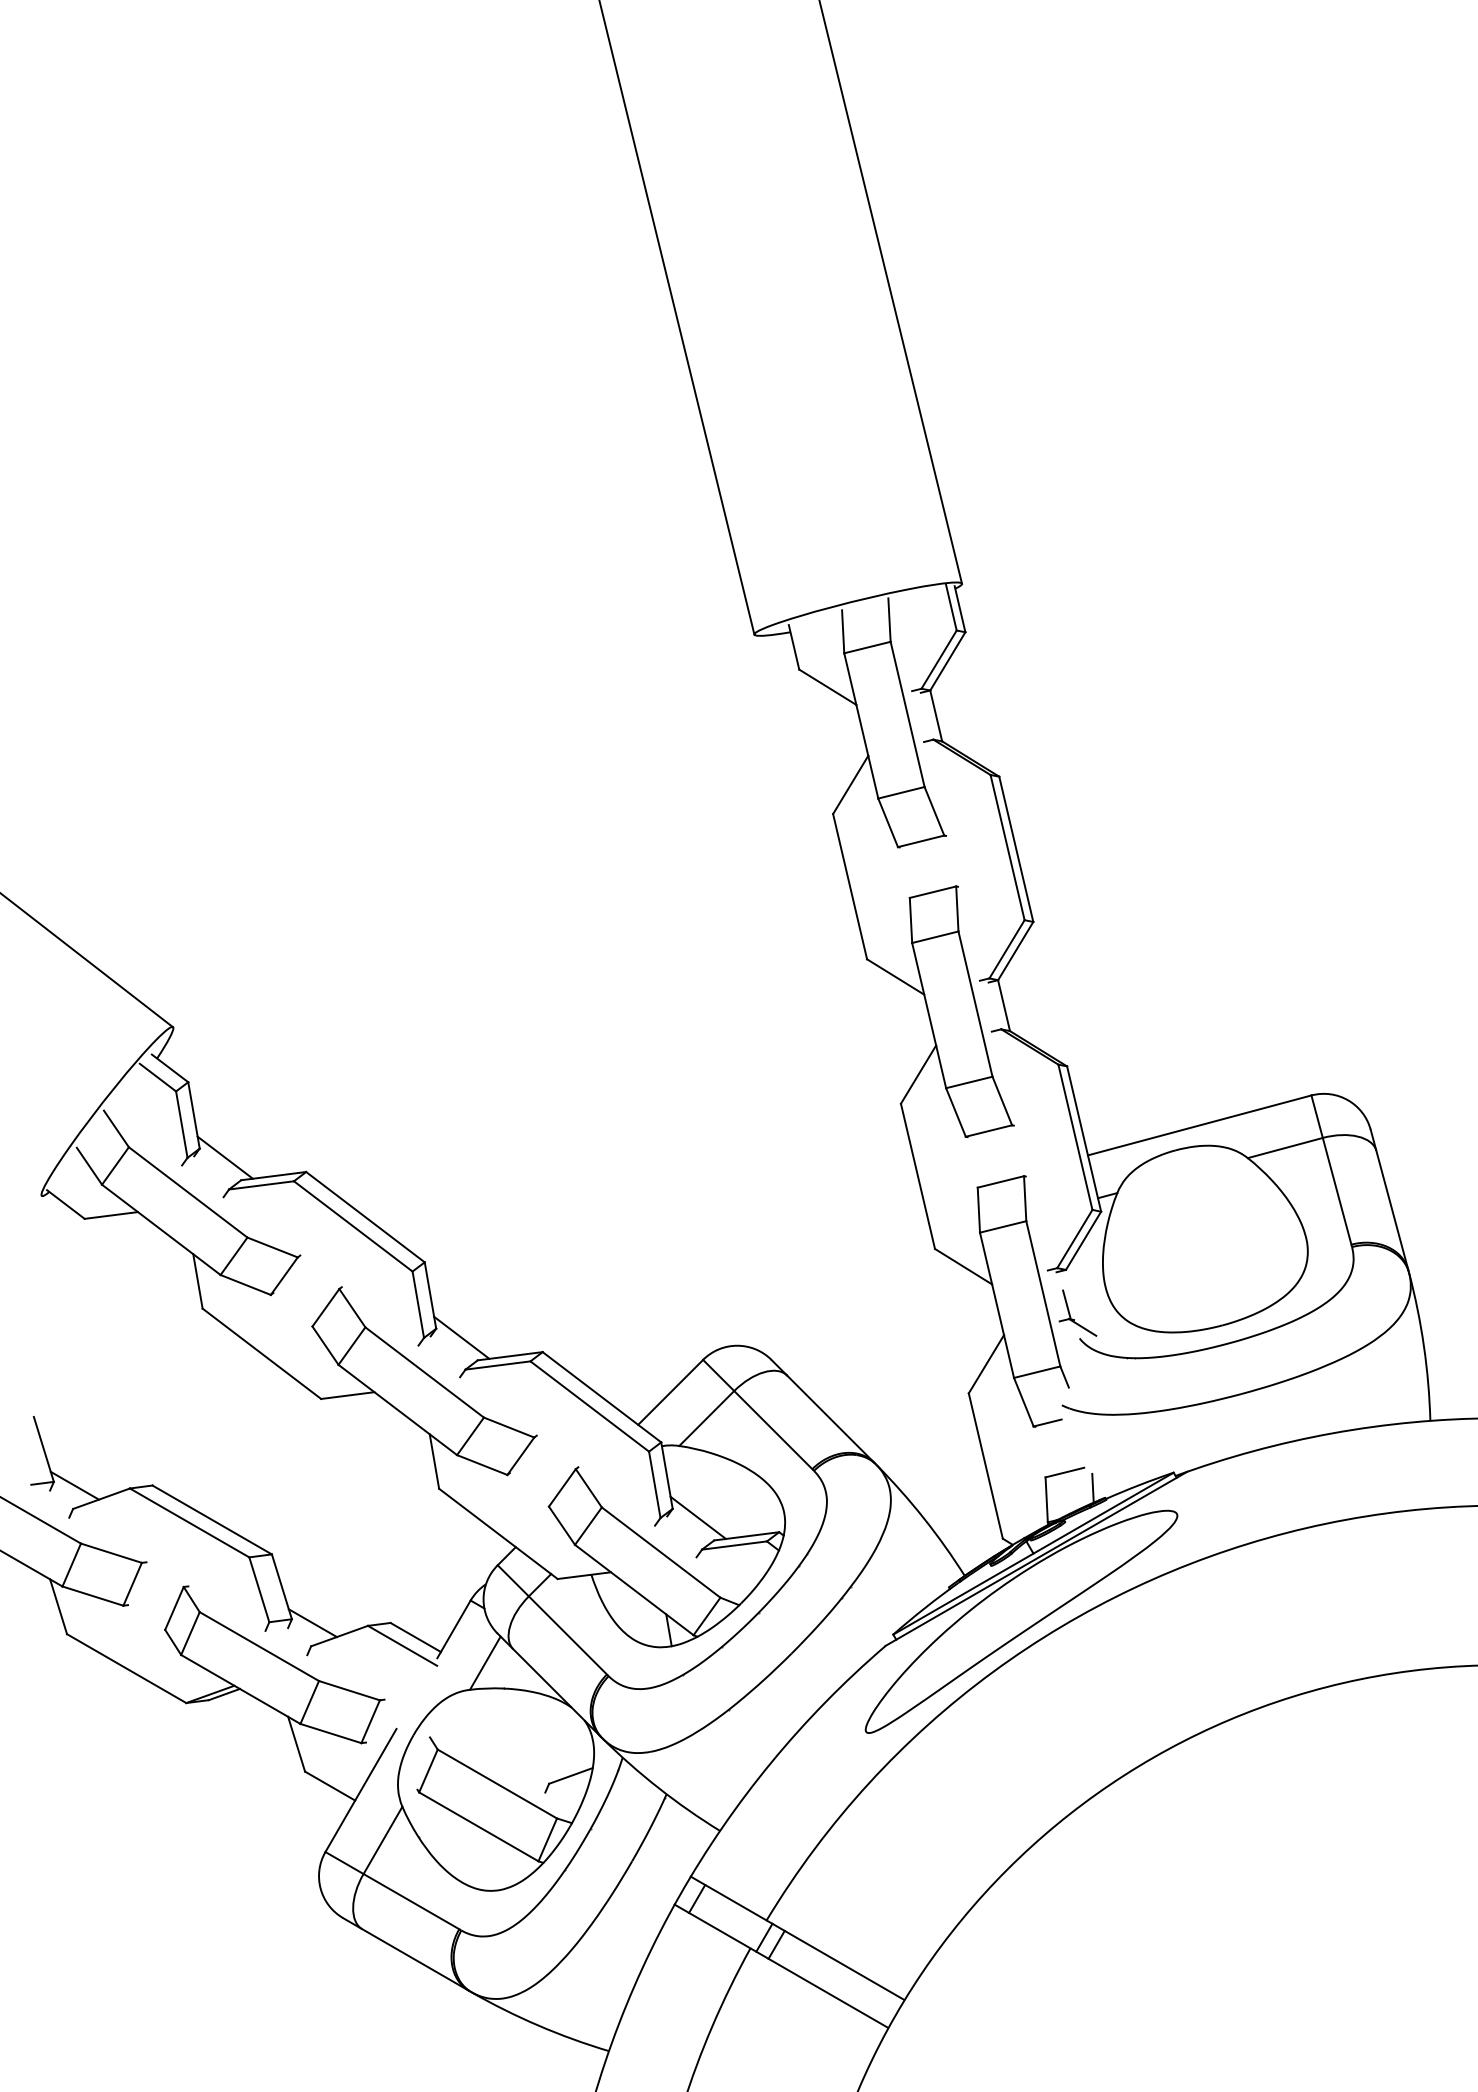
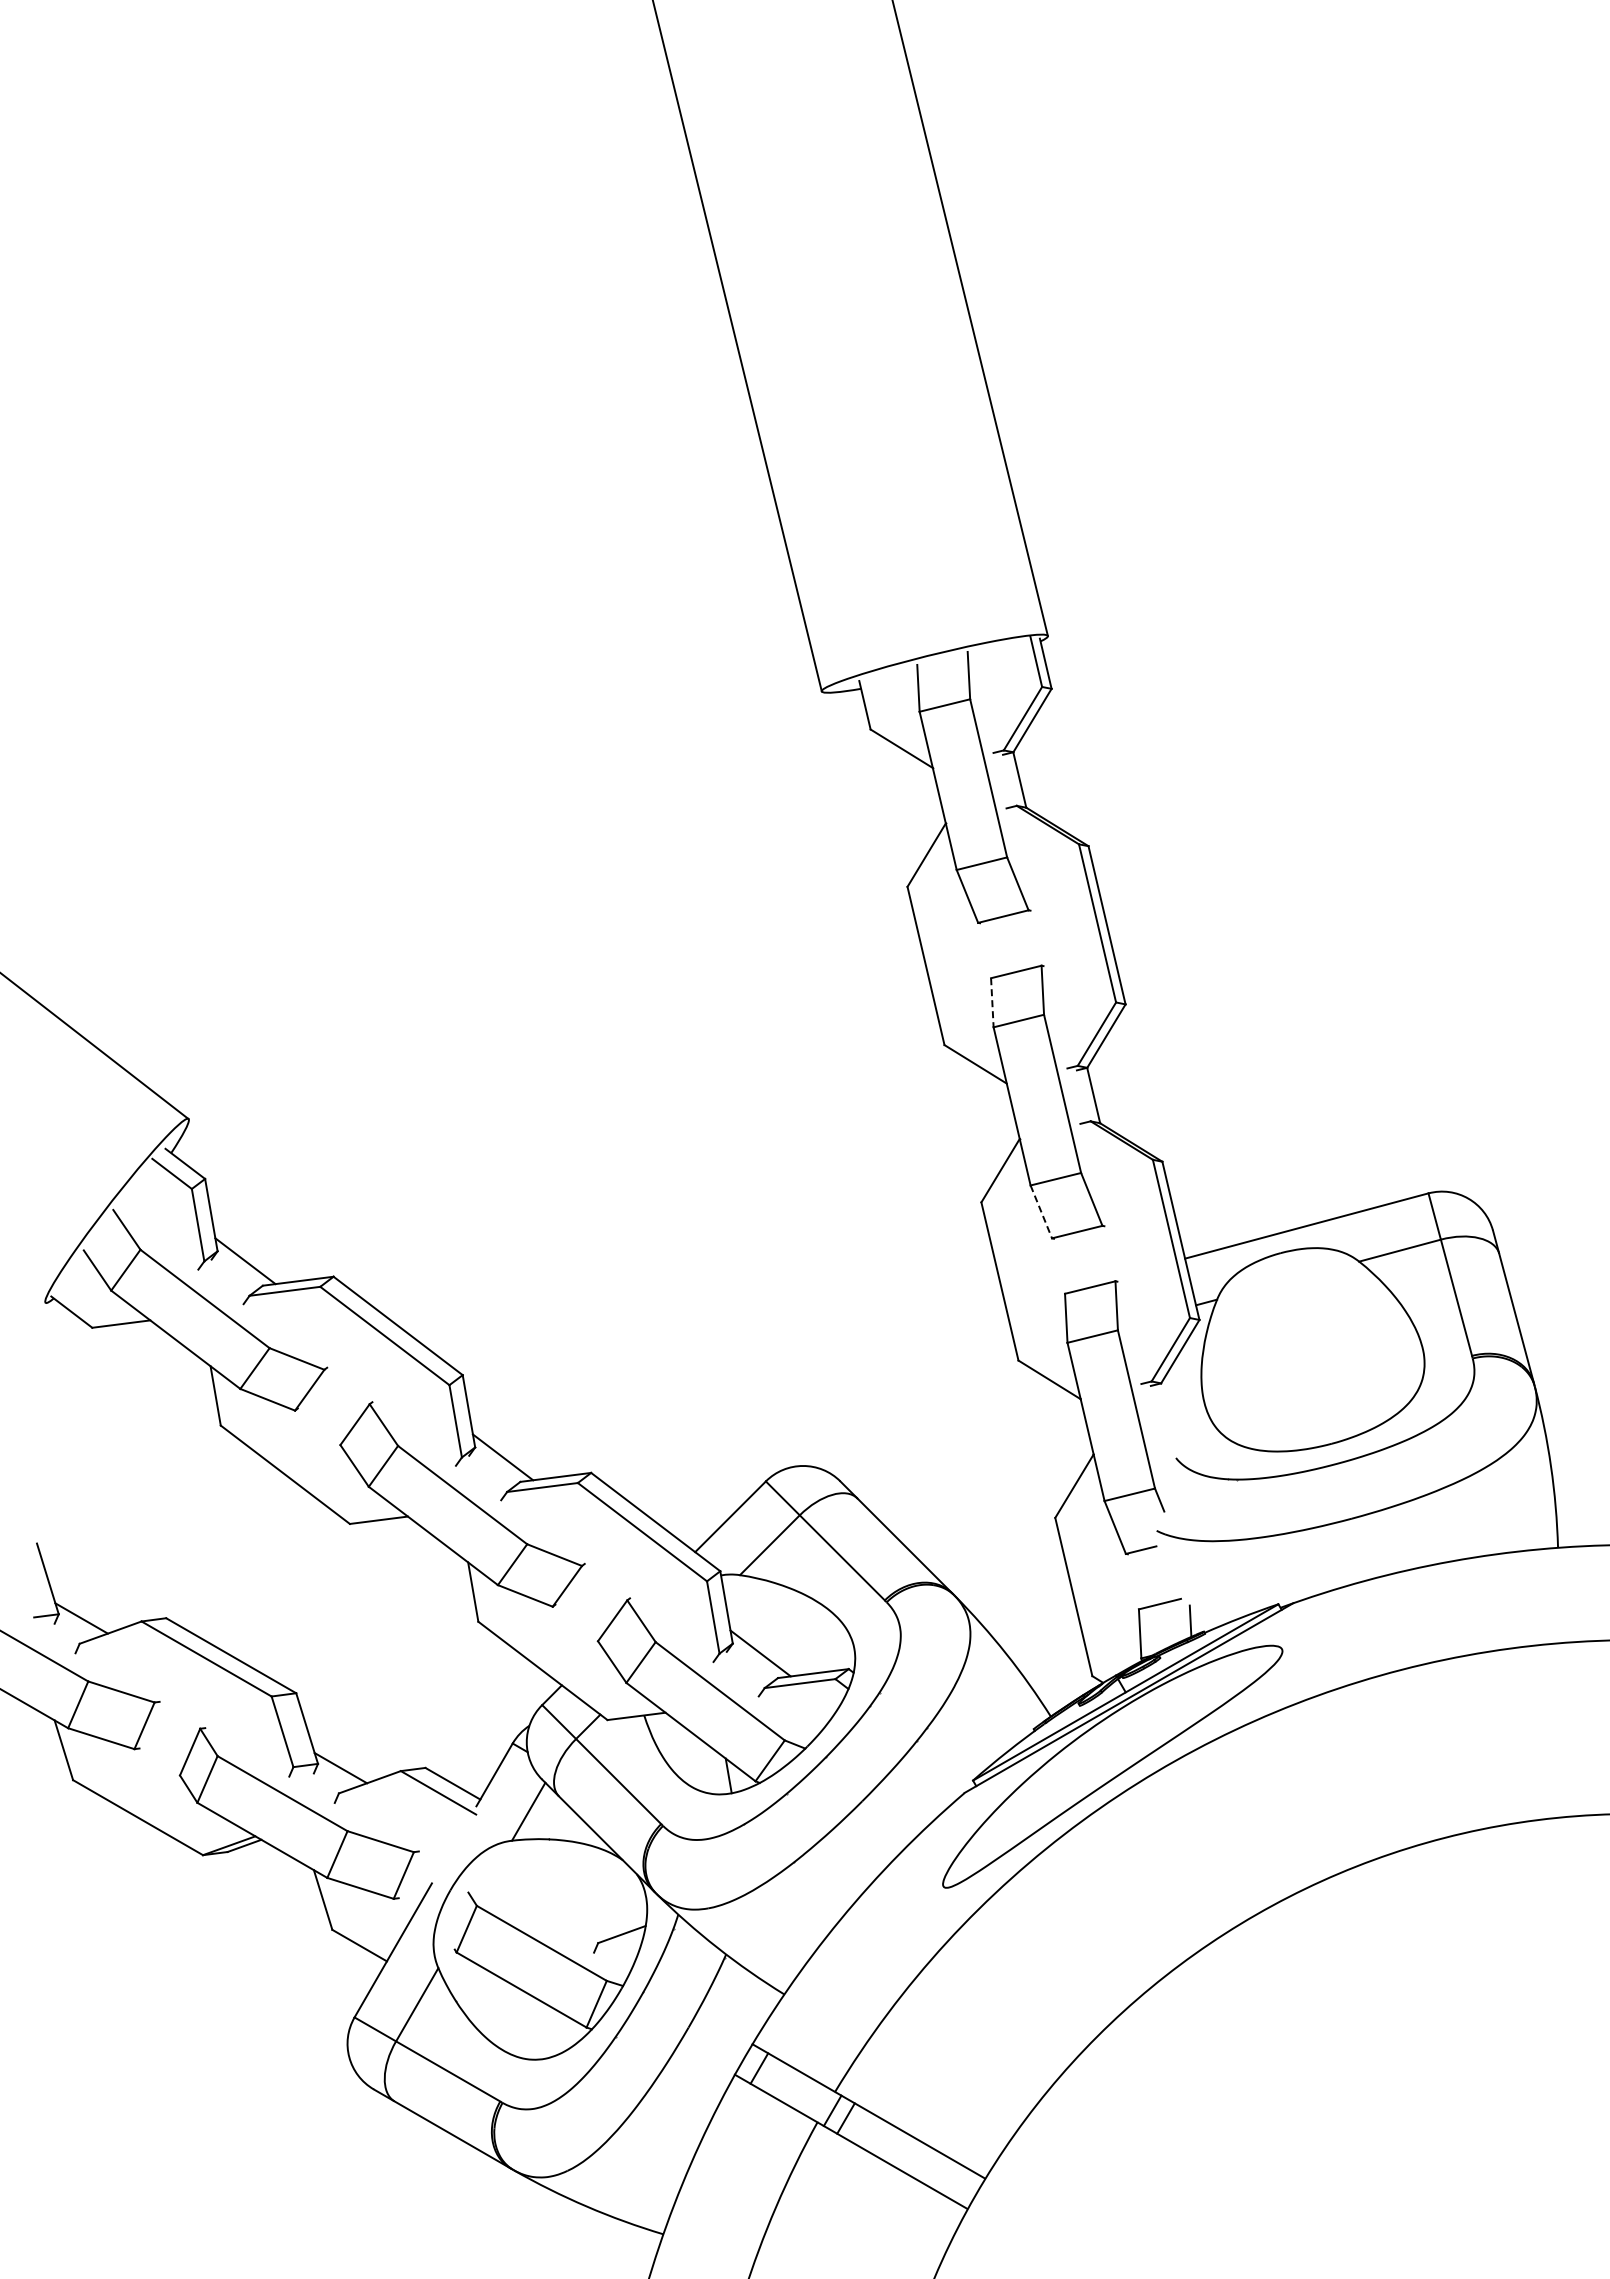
line: (911, 920) -> (992, 1002), solid -> dashed
line: (956, 1112) -> (1041, 1211), solid -> dashed
part: (1070, 1315) -> (1166, 1432), removed

